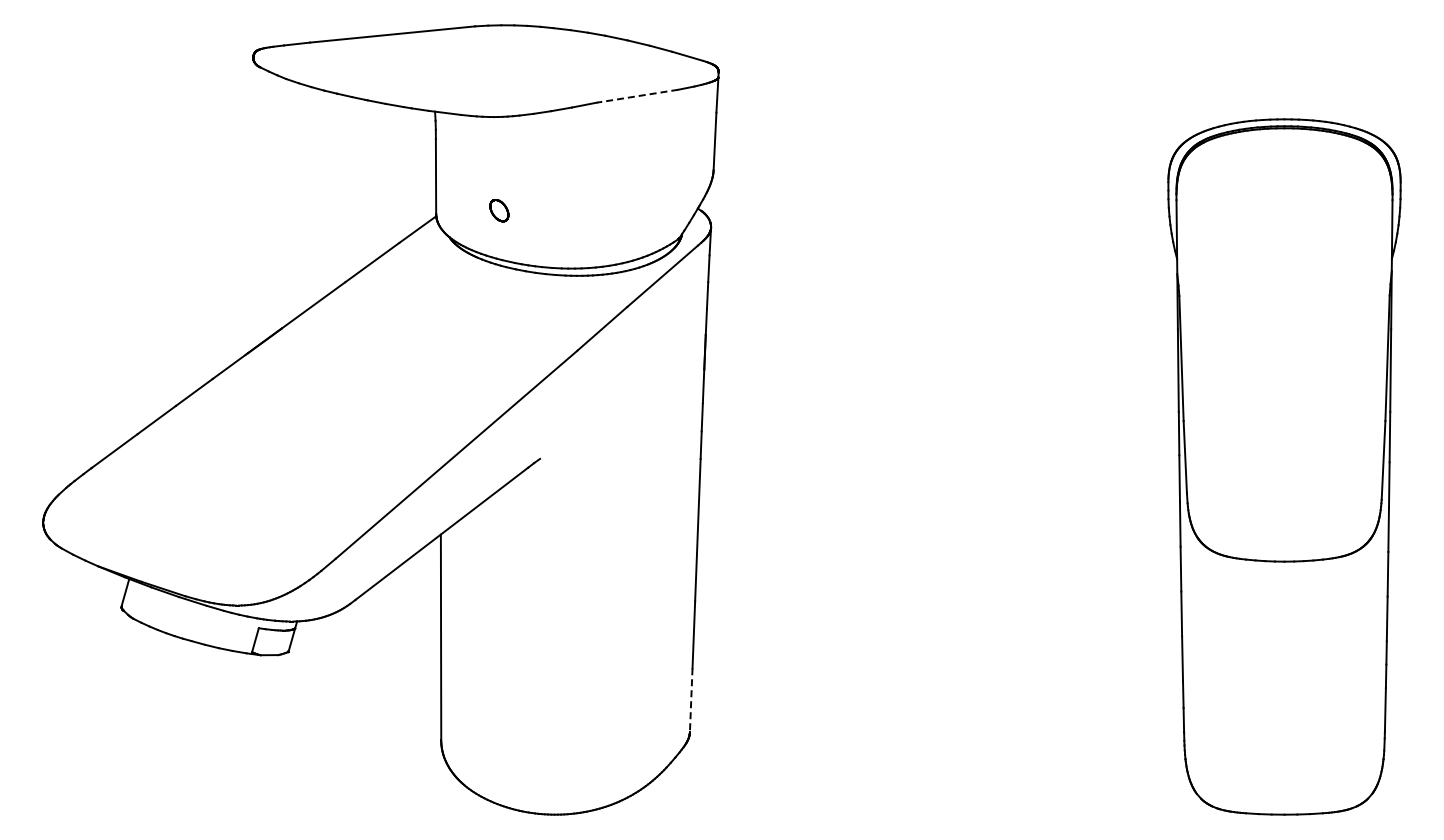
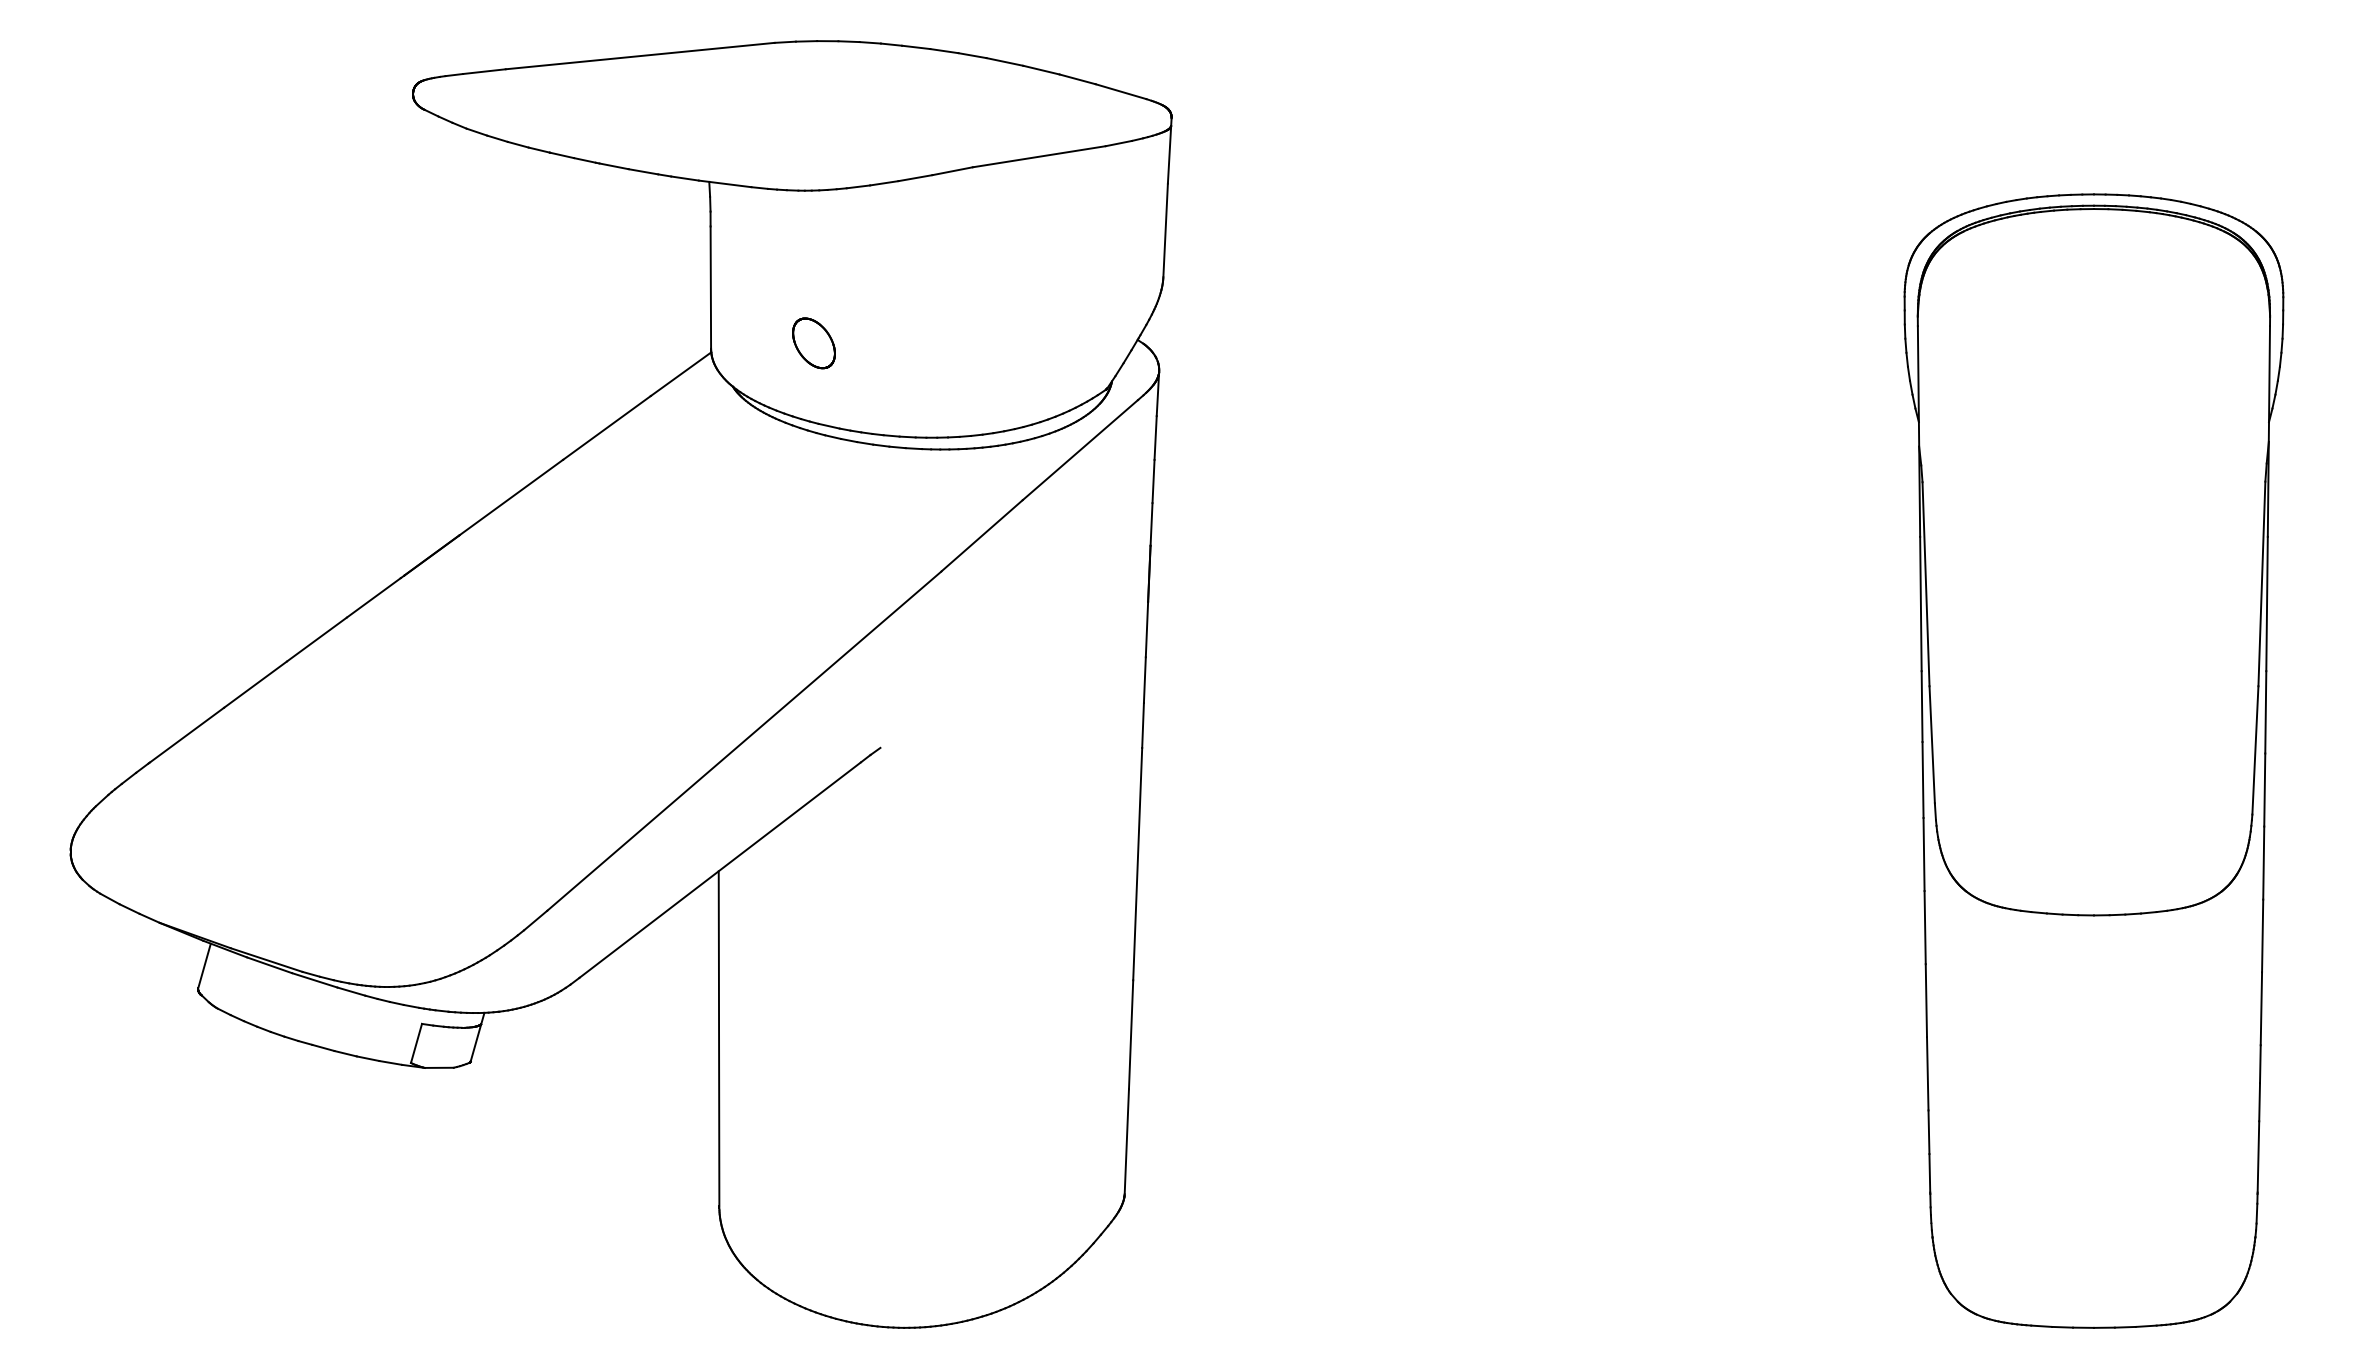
line: (637, 96) -> (1039, 157), dashed -> solid
part: (499, 210) -> (814, 342), size x1.43
line: (691, 700) -> (1127, 1141), dashed -> solid

